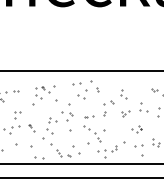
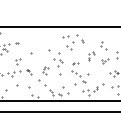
part: (45, 92) -> (40, 43), removed
part: (108, 108) -> (91, 56), size x0.7
part: (51, 125) -> (45, 70), size x0.6

